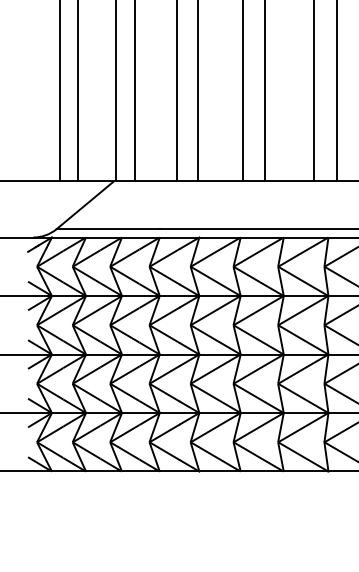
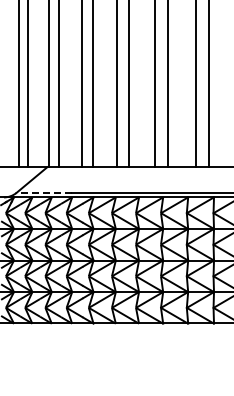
line: (108, 228) -> (44, 192), solid -> dashed

